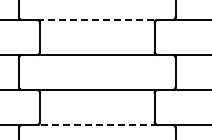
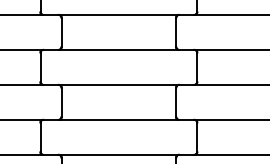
line: (97, 19) -> (119, 14), dashed -> solid
line: (96, 124) -> (118, 119), dashed -> solid

